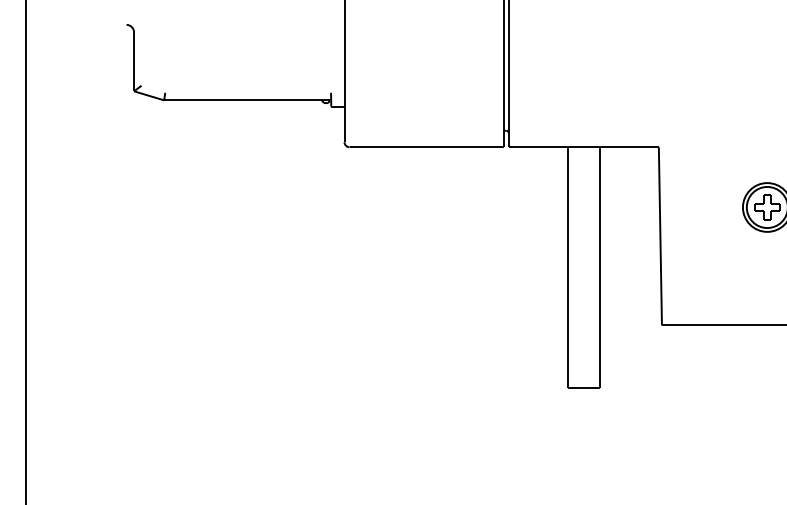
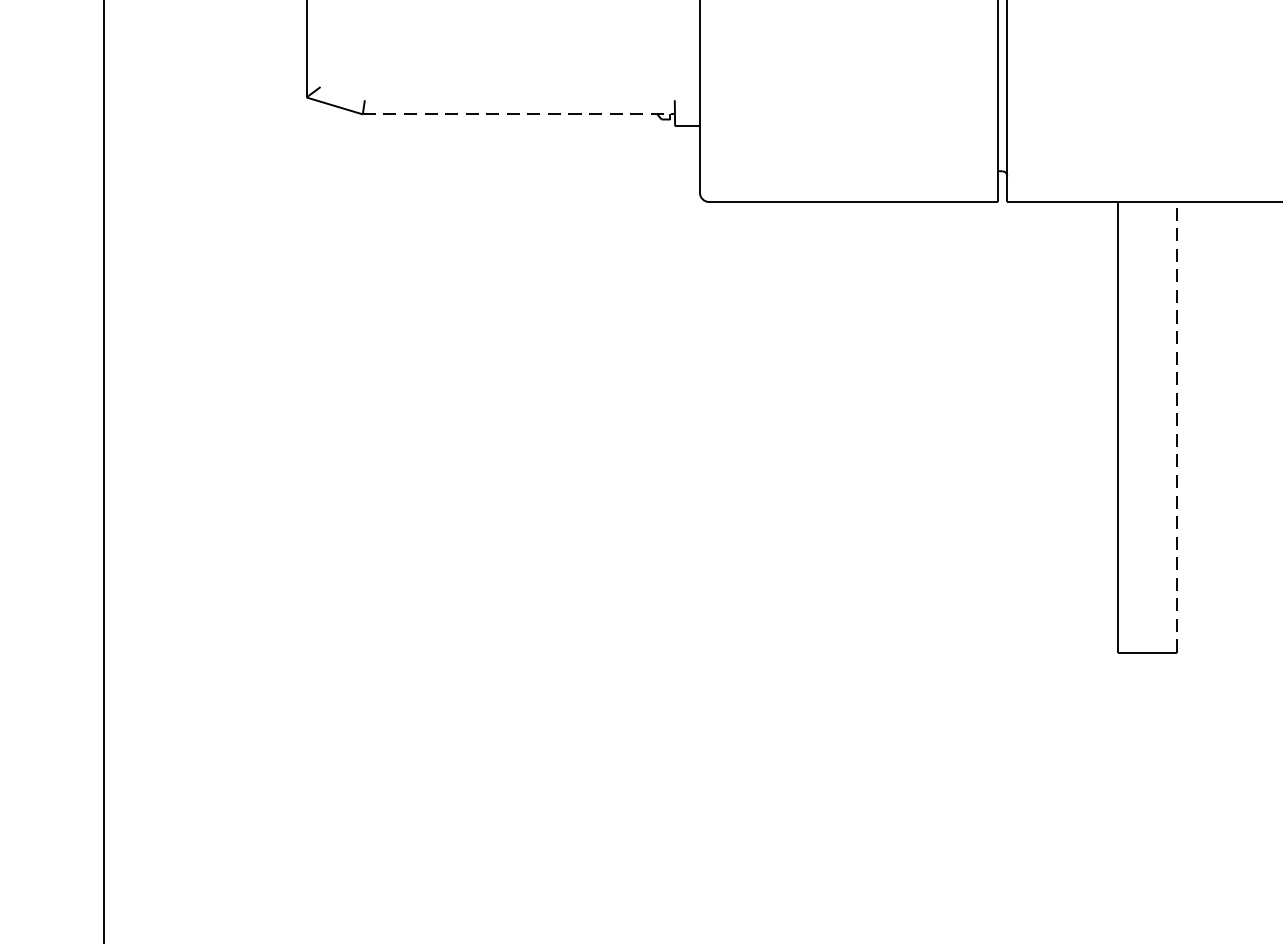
line: (248, 100) -> (520, 114), solid -> dashed
line: (599, 267) -> (1176, 426), solid -> dashed

